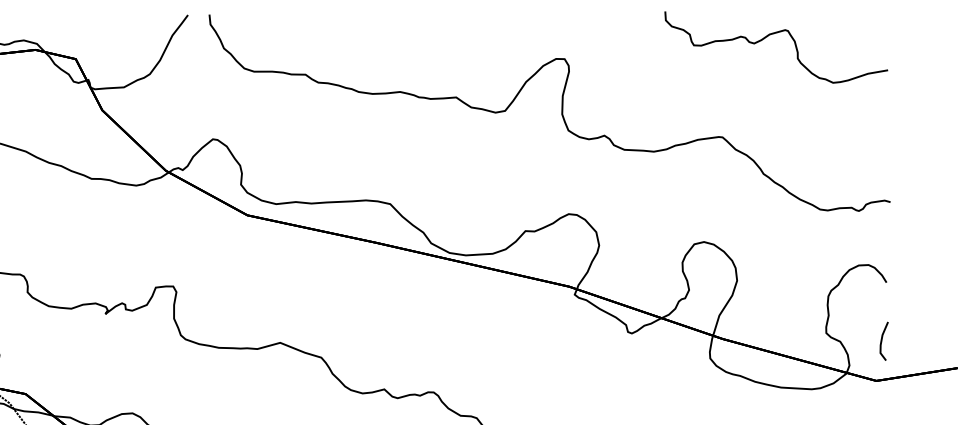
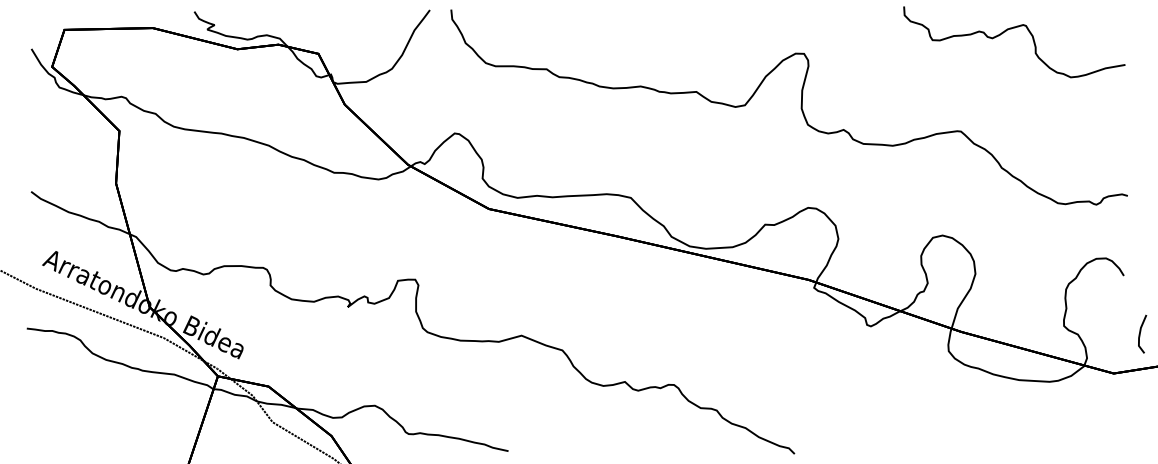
line: (882, 340) -> (1140, 333), moved

